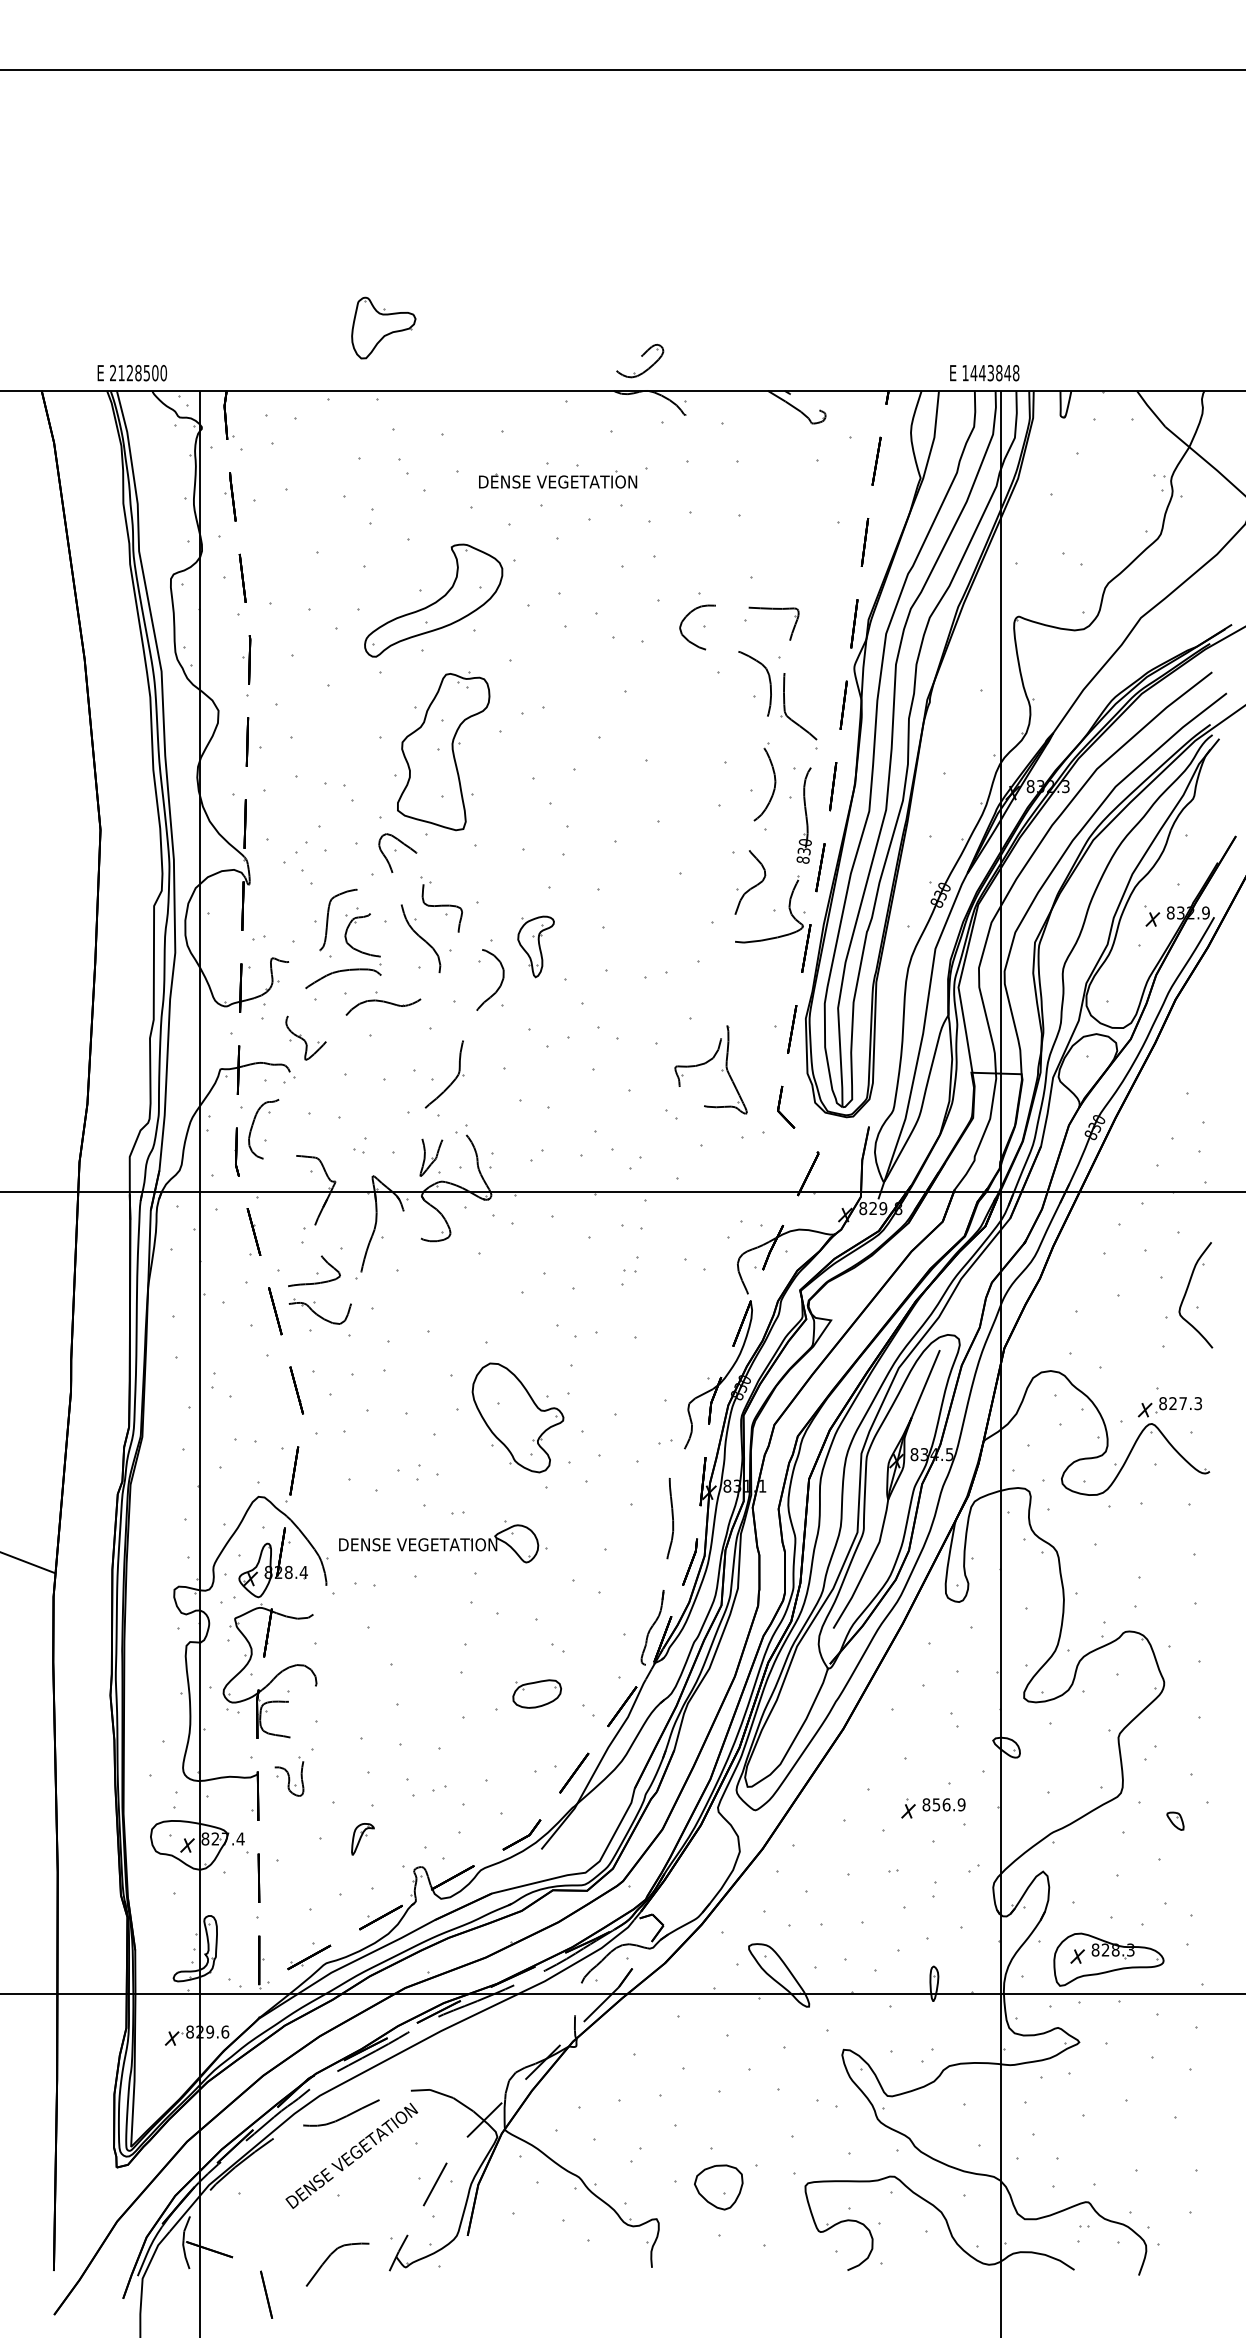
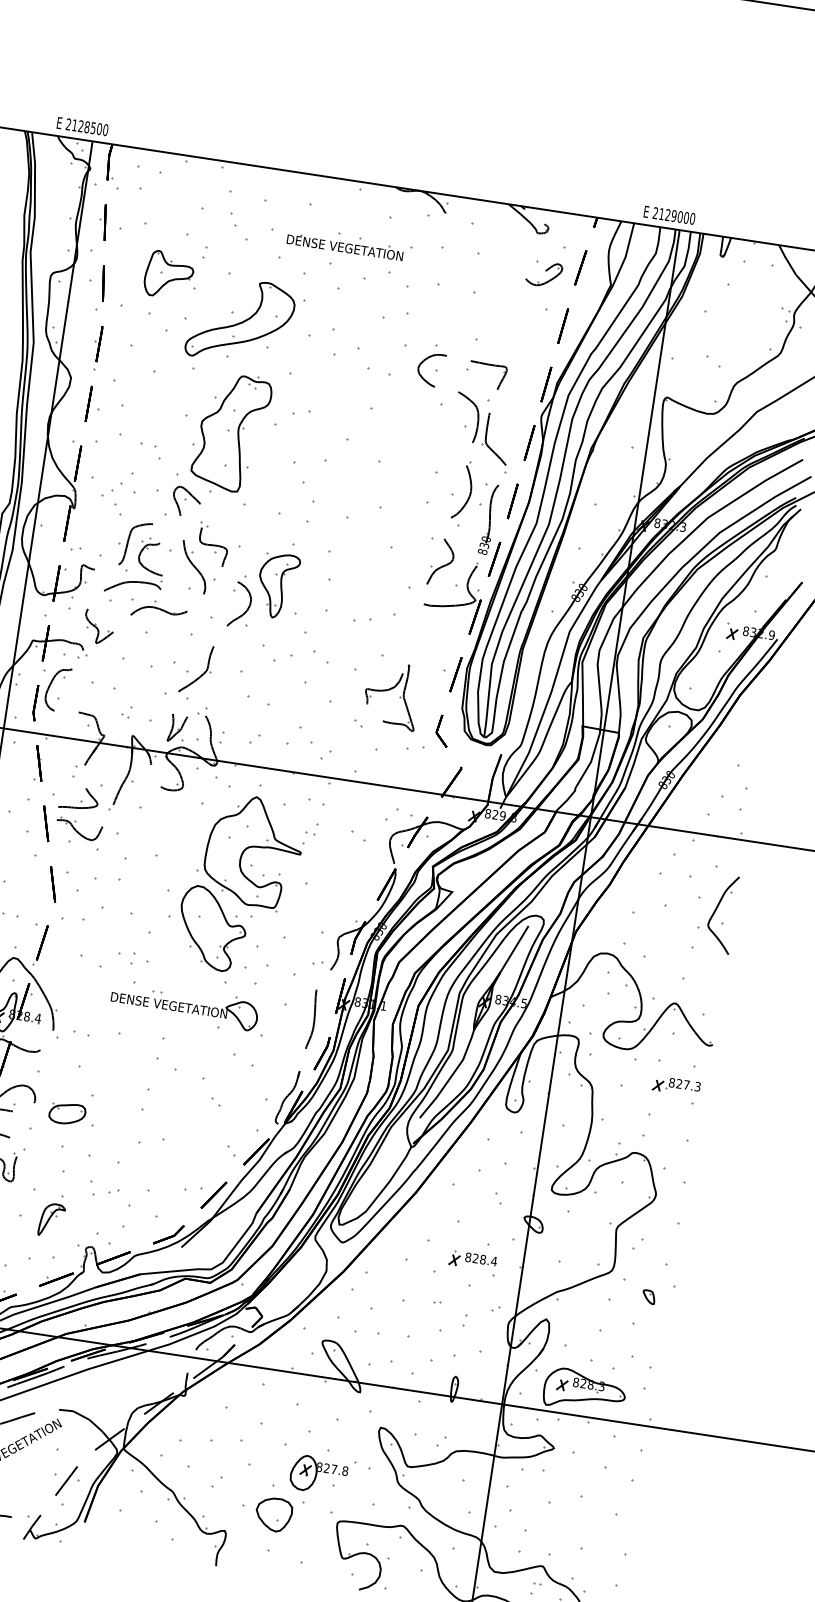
part: (383, 327) -> (169, 274), moved
part: (640, 360) -> (544, 273), moved
text: (131, 372) -> (82, 126), moved
text: (990, 372) -> (673, 215), 1443848 -> 2129000
part: (535, 946) -> (277, 585), size x1.43
part: (554, 1301) -> (251, 847), added
part: (1169, 1407) -> (676, 1086), moved
part: (439, 1541) -> (185, 1005), moved
part: (536, 1693) -> (66, 1113), moved
text: (948, 1804) -> (484, 1259), 856.9 -> 828.4
part: (362, 1839) -> (51, 1220), size x1.43
part: (770, 2125) -> (318, 1475), added

